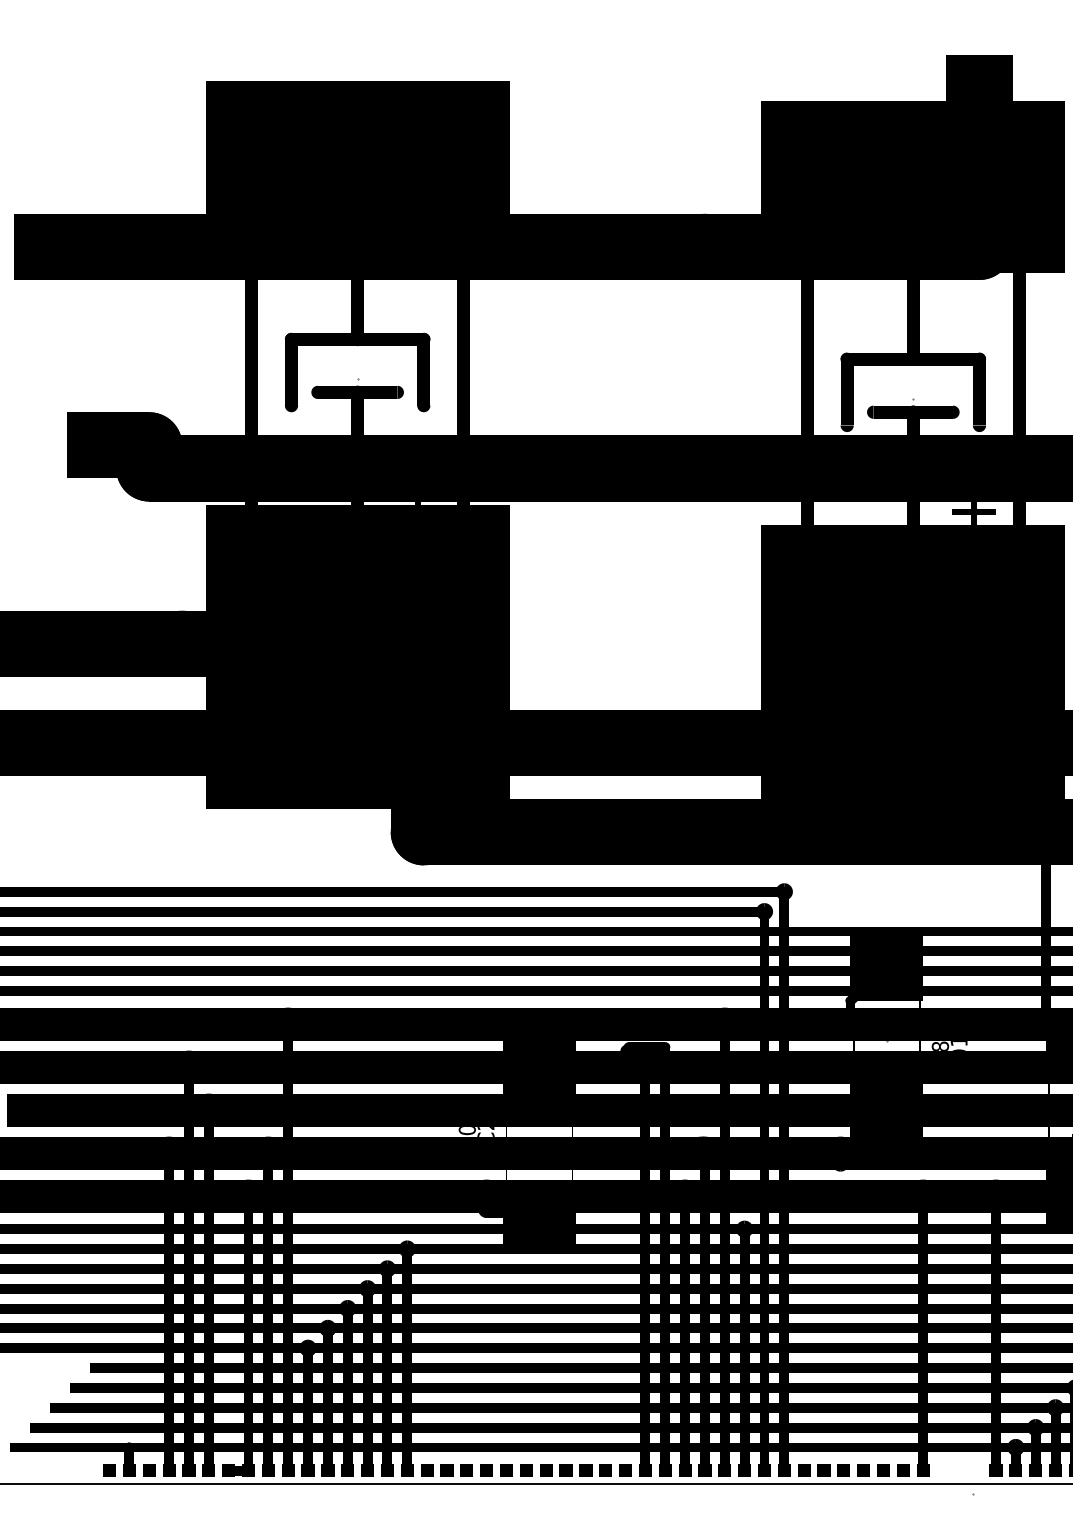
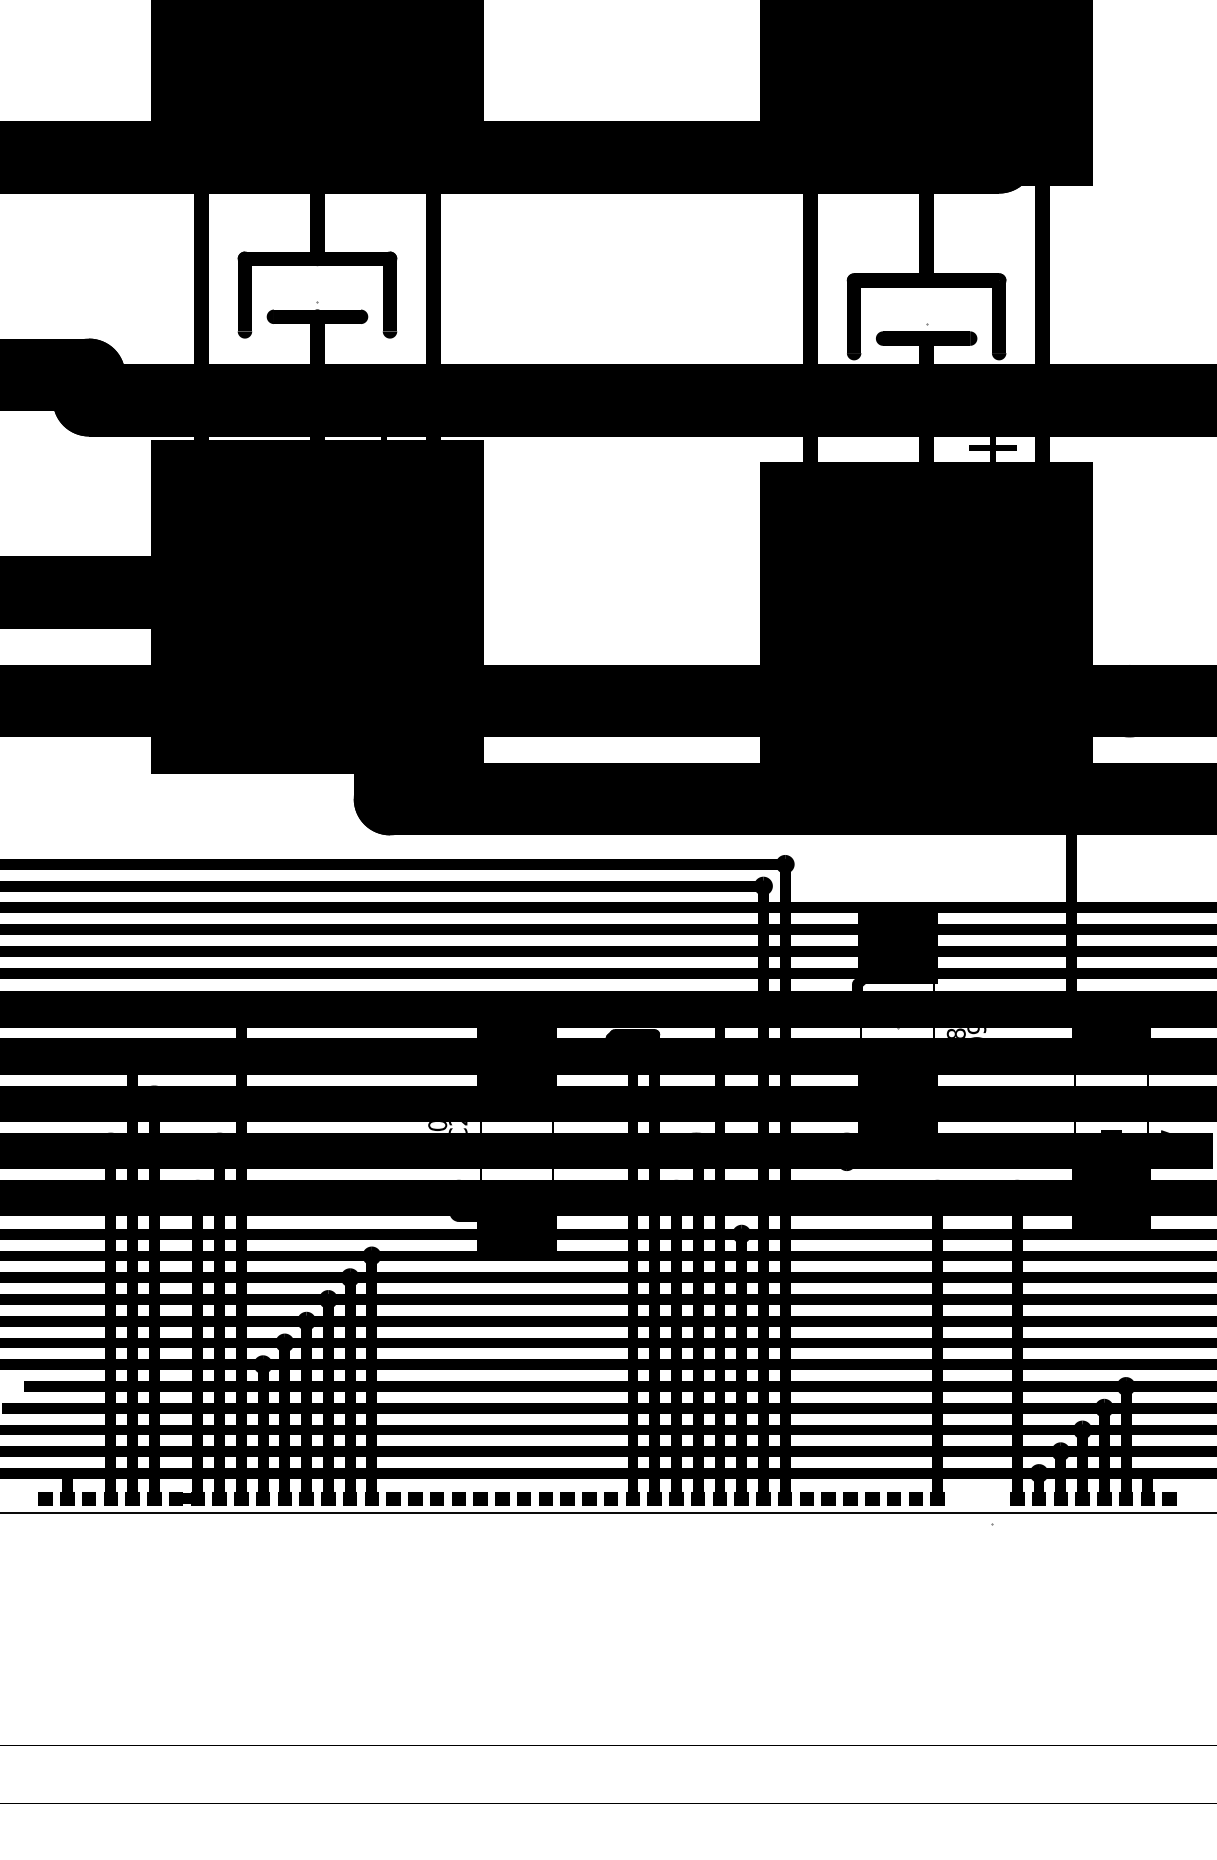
text: (958, 1044) -> (976, 1031), 0.01 -> 0.09

